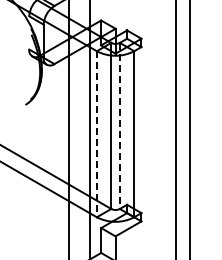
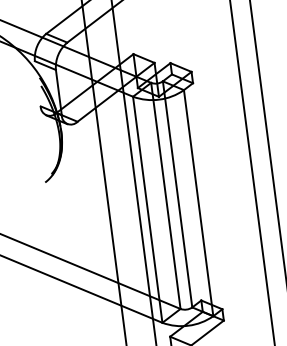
line: (119, 126) -> (177, 195), dashed -> solid
line: (96, 134) -> (147, 210), dashed -> solid

